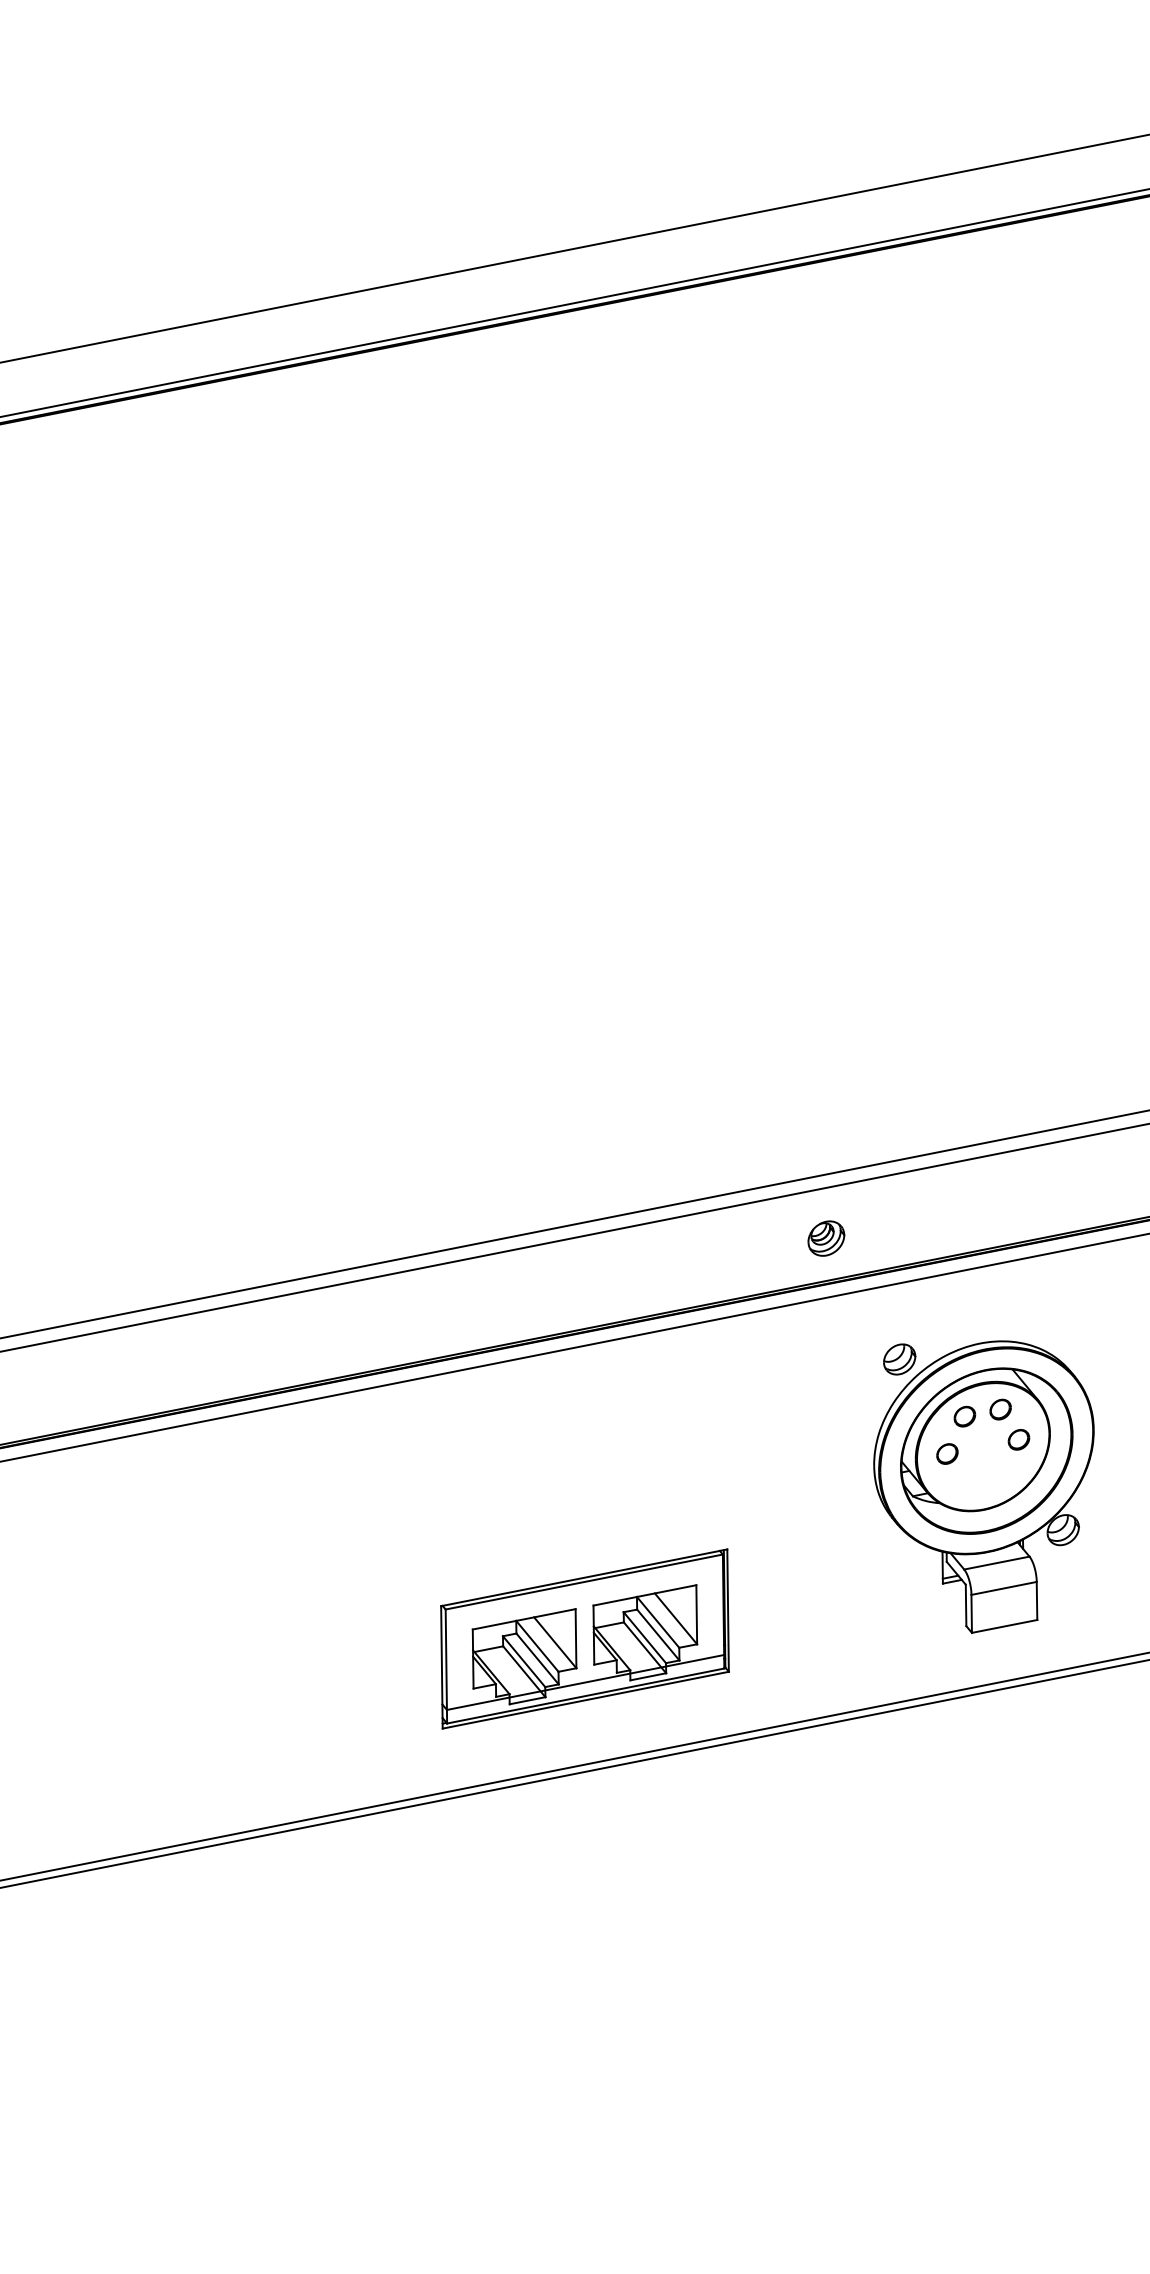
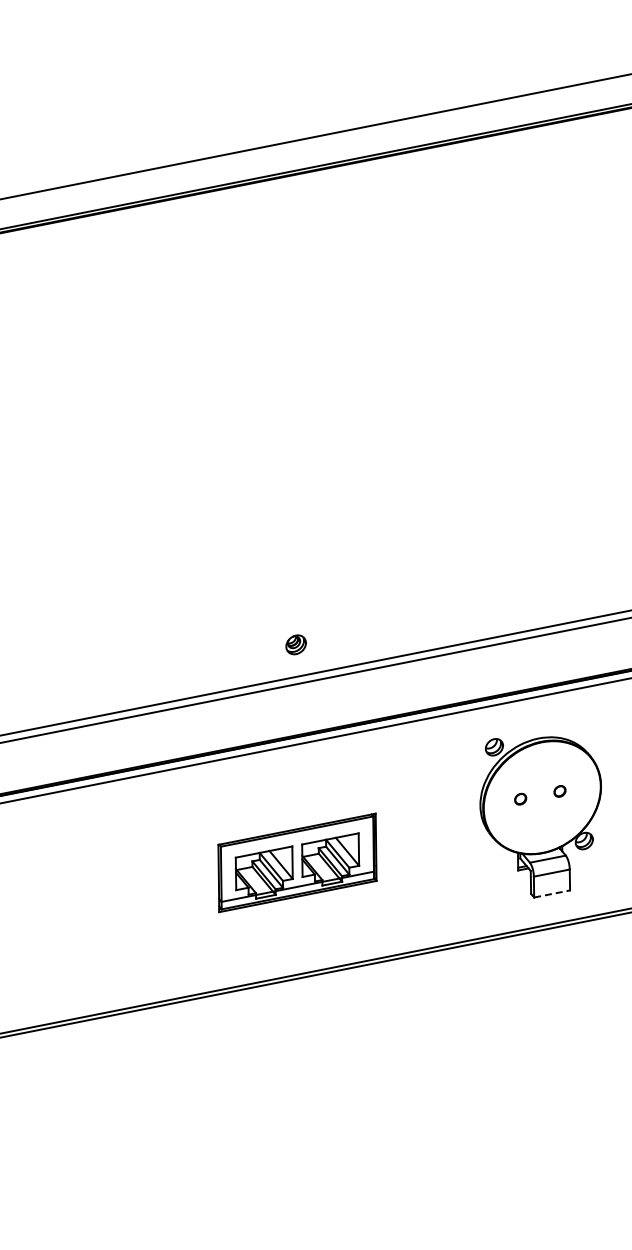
part: (825, 1237) -> (295, 644), moved
part: (987, 1450) -> (542, 797), removed
line: (1005, 1625) -> (552, 893), solid -> dashed
part: (585, 1638) -> (297, 862), moved

